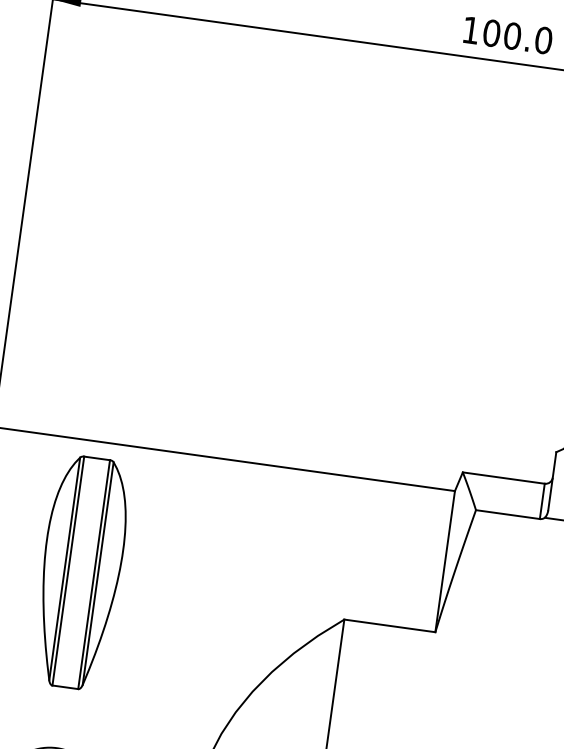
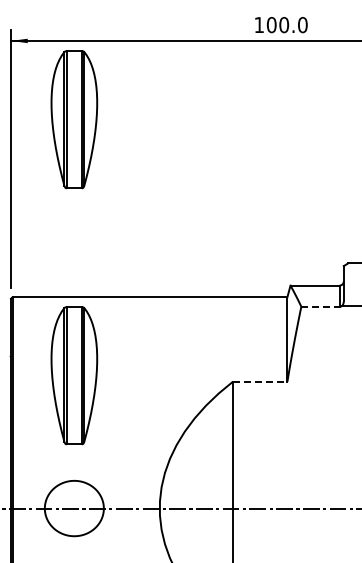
part: (140, 145) -> (74, 119), added
line: (508, 514) -> (320, 306), solid -> dashed
line: (390, 625) -> (260, 381), solid -> dashed

